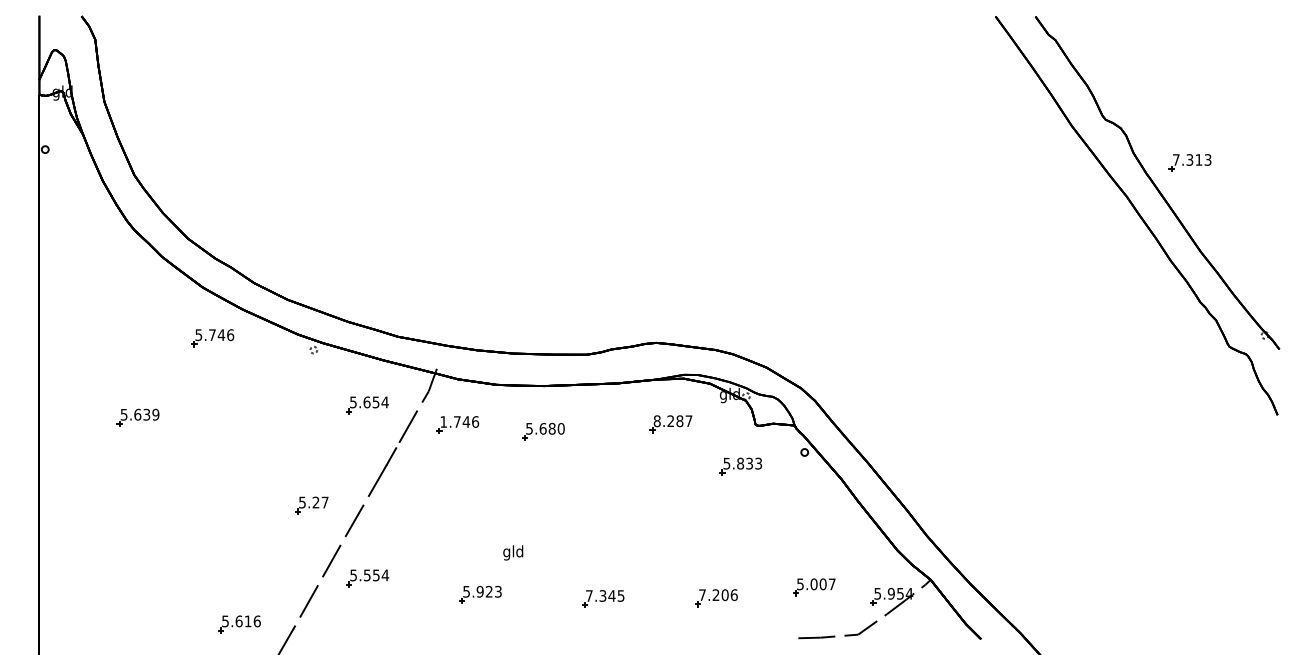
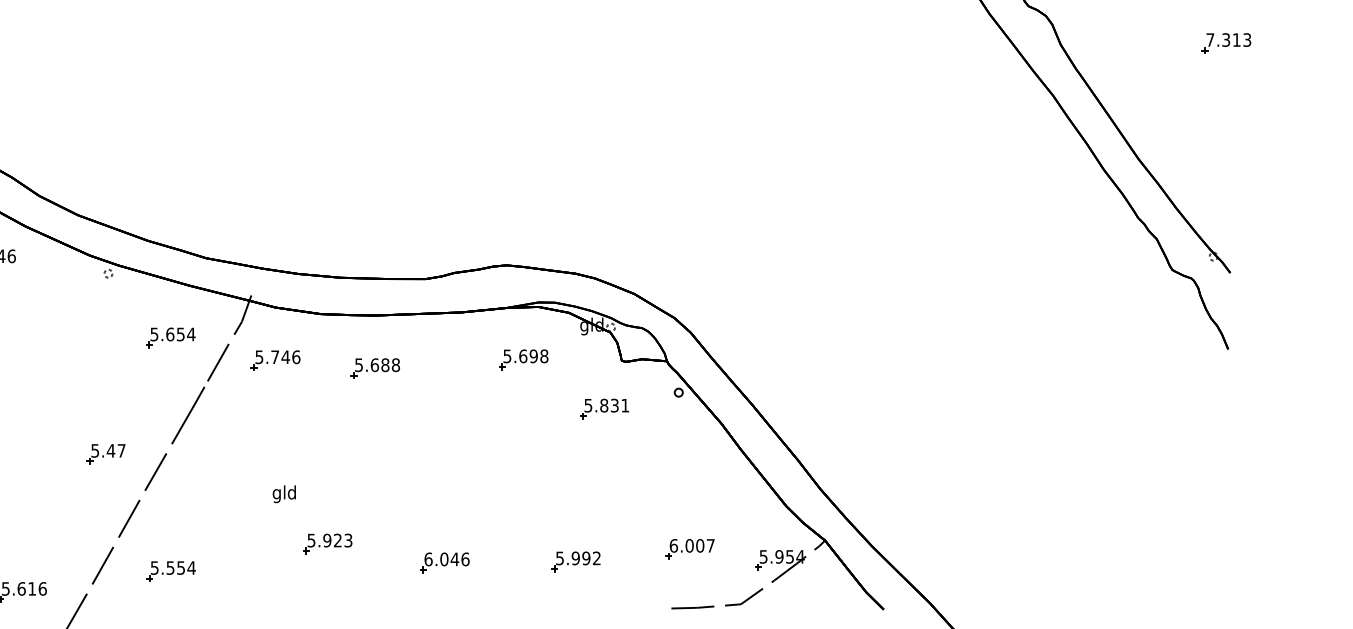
part: (1189, 162) -> (1225, 42), moved
text: (443, 421) -> (259, 356), 1.746 -> 5.746
text: (672, 421) -> (525, 356), 8.287 -> 5.698
text: (560, 428) -> (395, 364), 5.680 -> 5.688
text: (758, 463) -> (625, 405), 5.833 -> 5.831
text: (315, 502) -> (110, 450), 5.27 -> 5.47
text: (513, 552) -> (284, 493), moved
part: (367, 578) -> (170, 571), moved
text: (800, 584) -> (673, 546), 5.007 -> 6.007
part: (480, 594) -> (327, 543), moved
text: (604, 595) -> (446, 558), 7.345 -> 6.046
text: (718, 595) -> (578, 558), 7.206 -> 5.992

